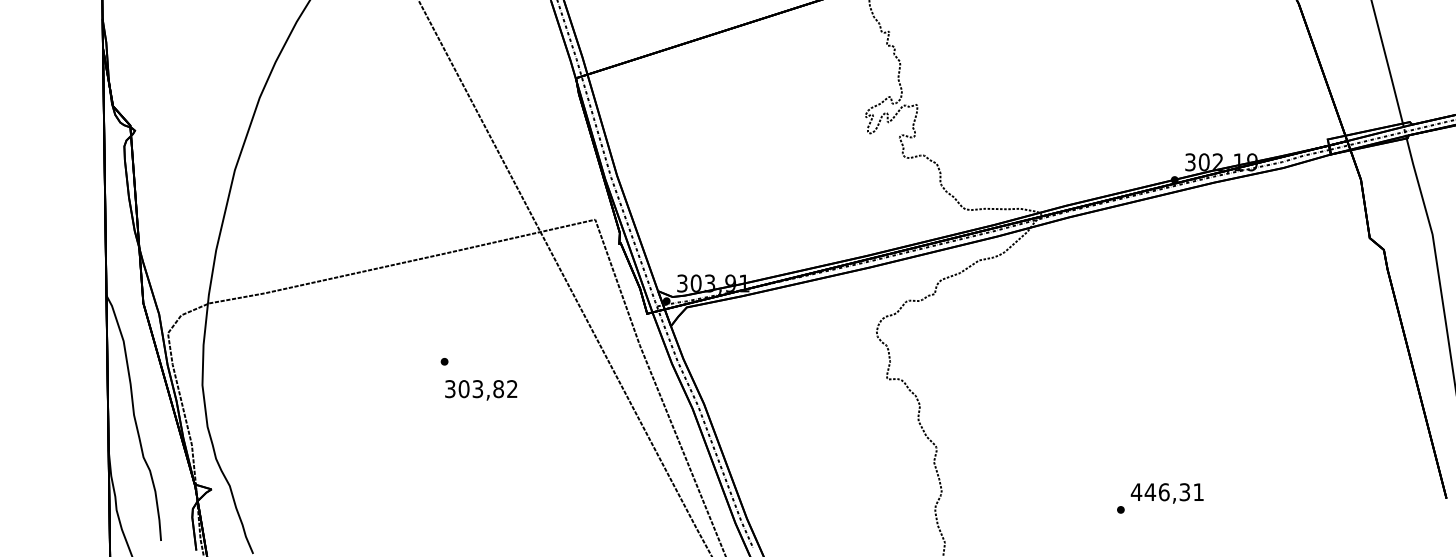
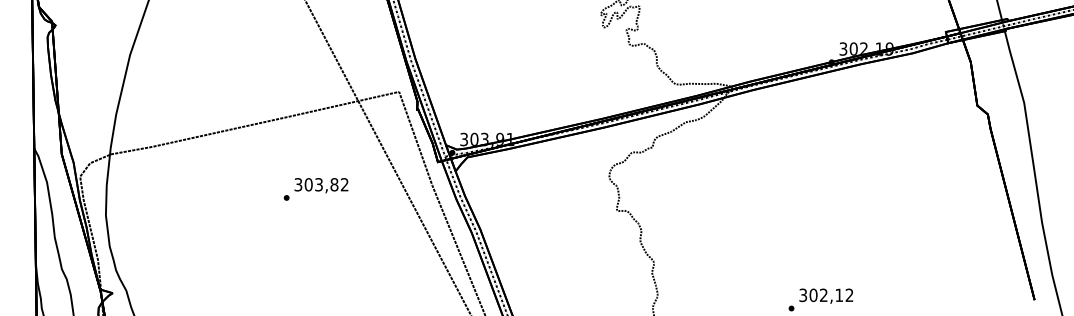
text: (481, 390) -> (321, 185), moved
text: (1166, 492) -> (825, 295), 446,31 -> 302,12

